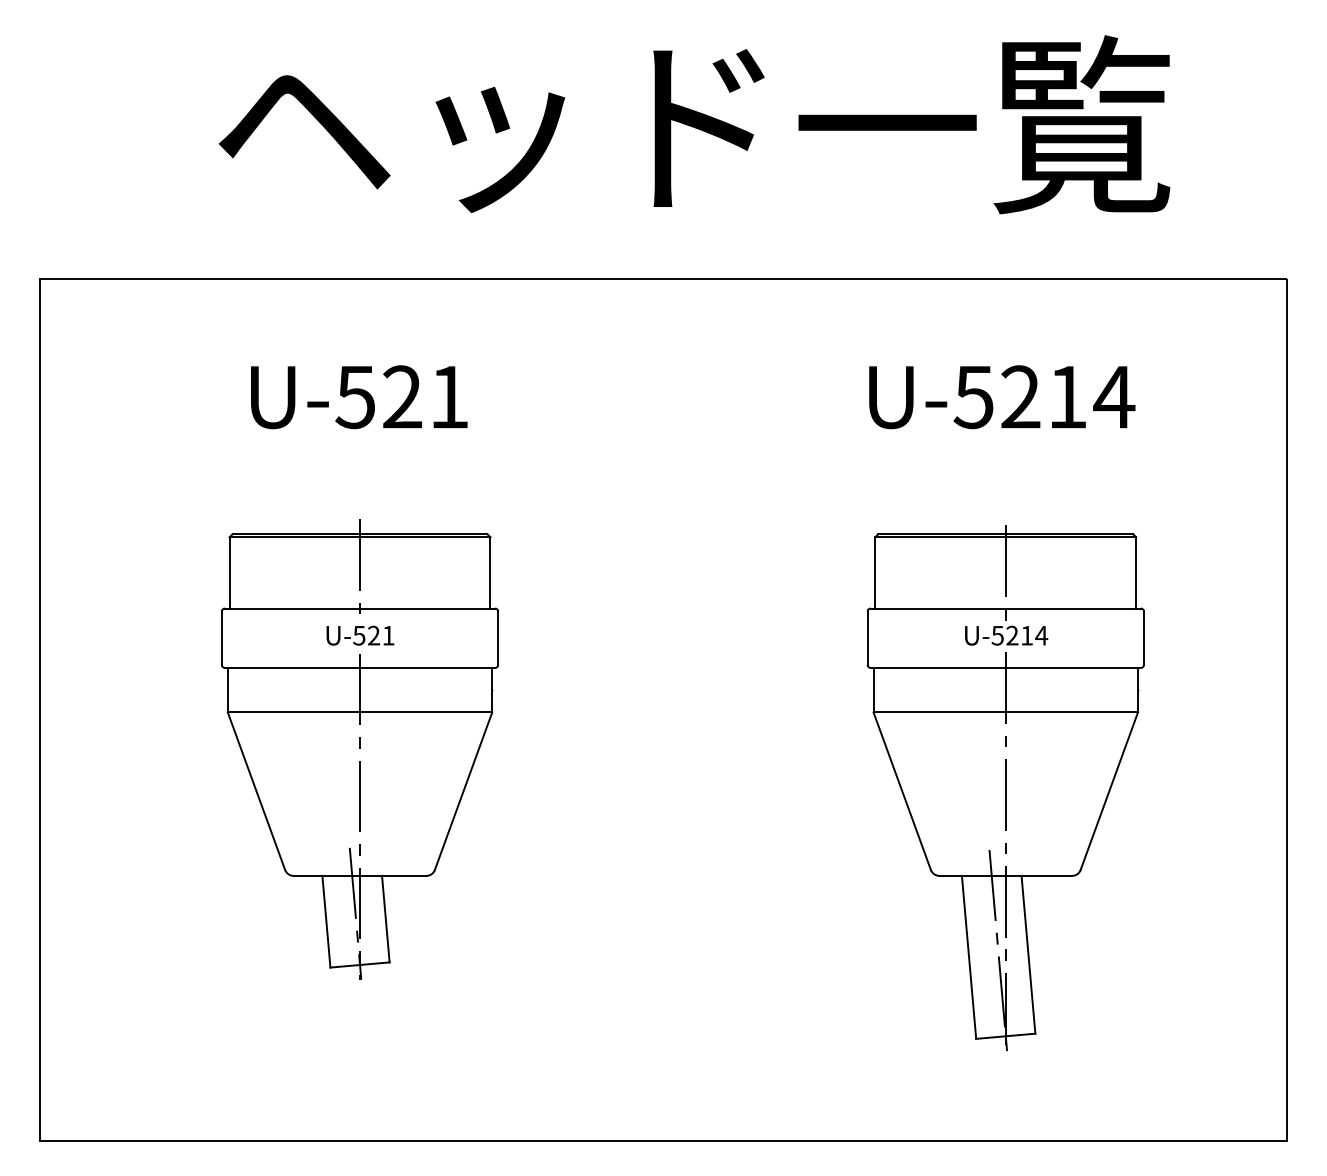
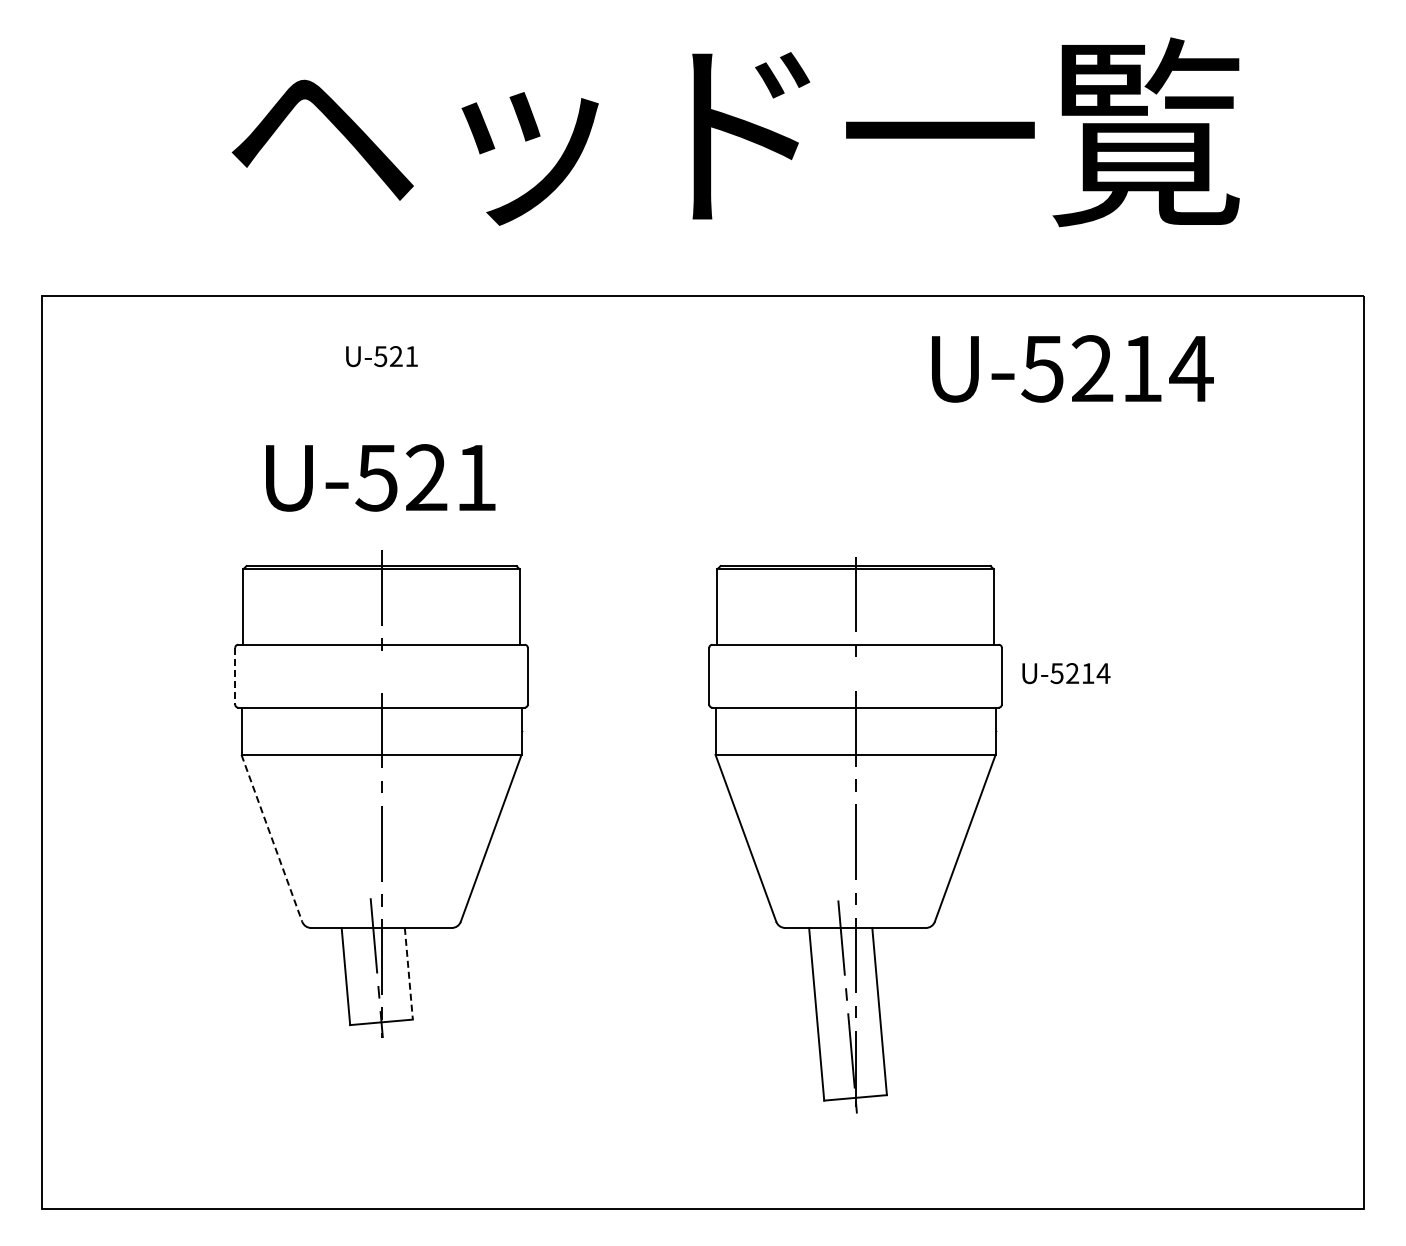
text: (359, 396) -> (380, 477), moved
text: (1001, 396) -> (1072, 368), moved
text: (360, 635) -> (381, 356), moved
line: (222, 638) -> (235, 676), solid -> dashed
part: (1005, 788) -> (855, 835), moved
line: (256, 791) -> (271, 838), solid -> dashed
line: (385, 919) -> (408, 974), solid -> dashed

